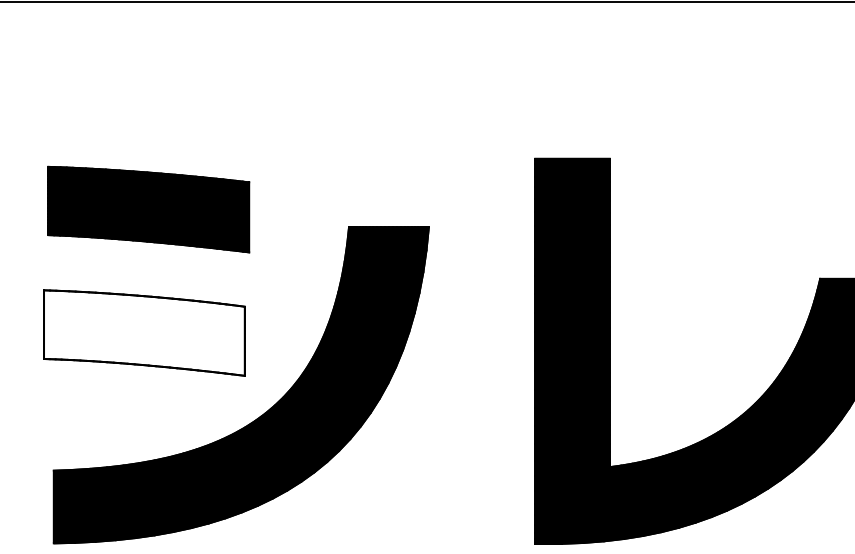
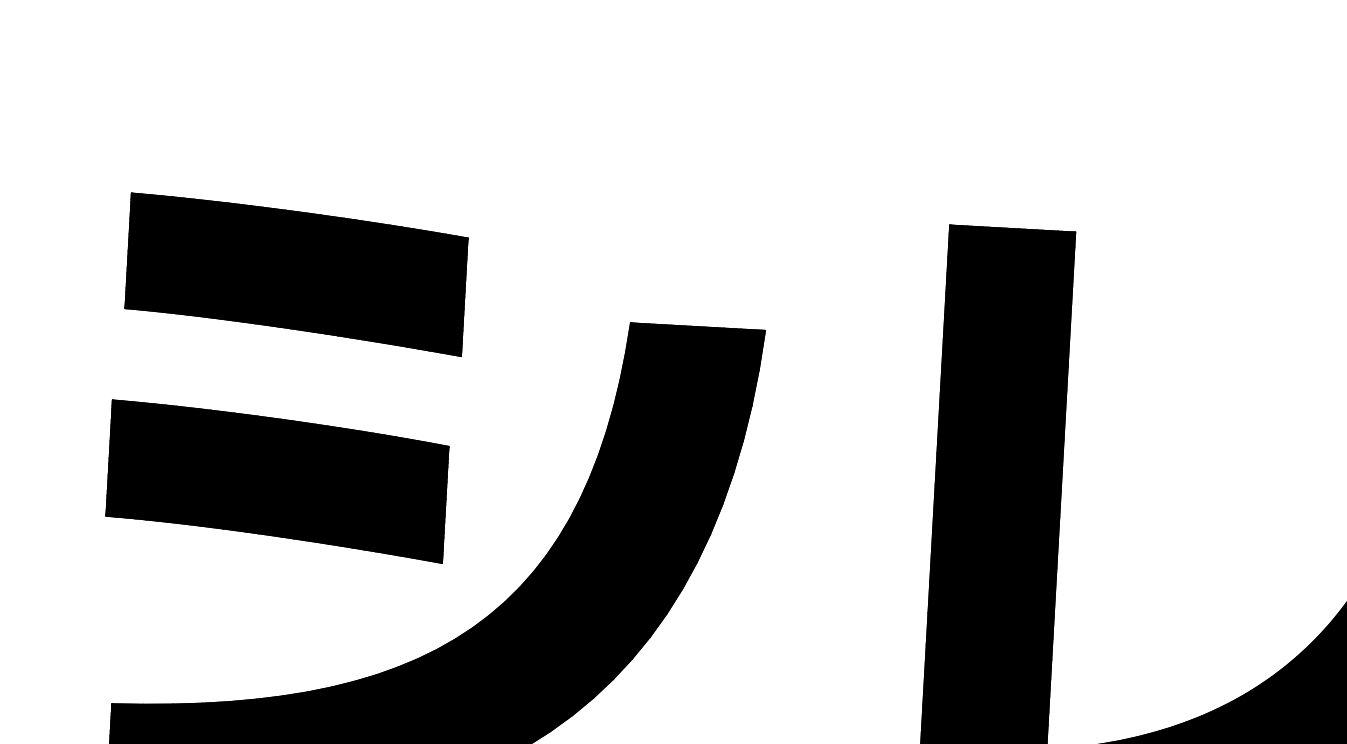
fill: (144, 332) -> (277, 480), added

